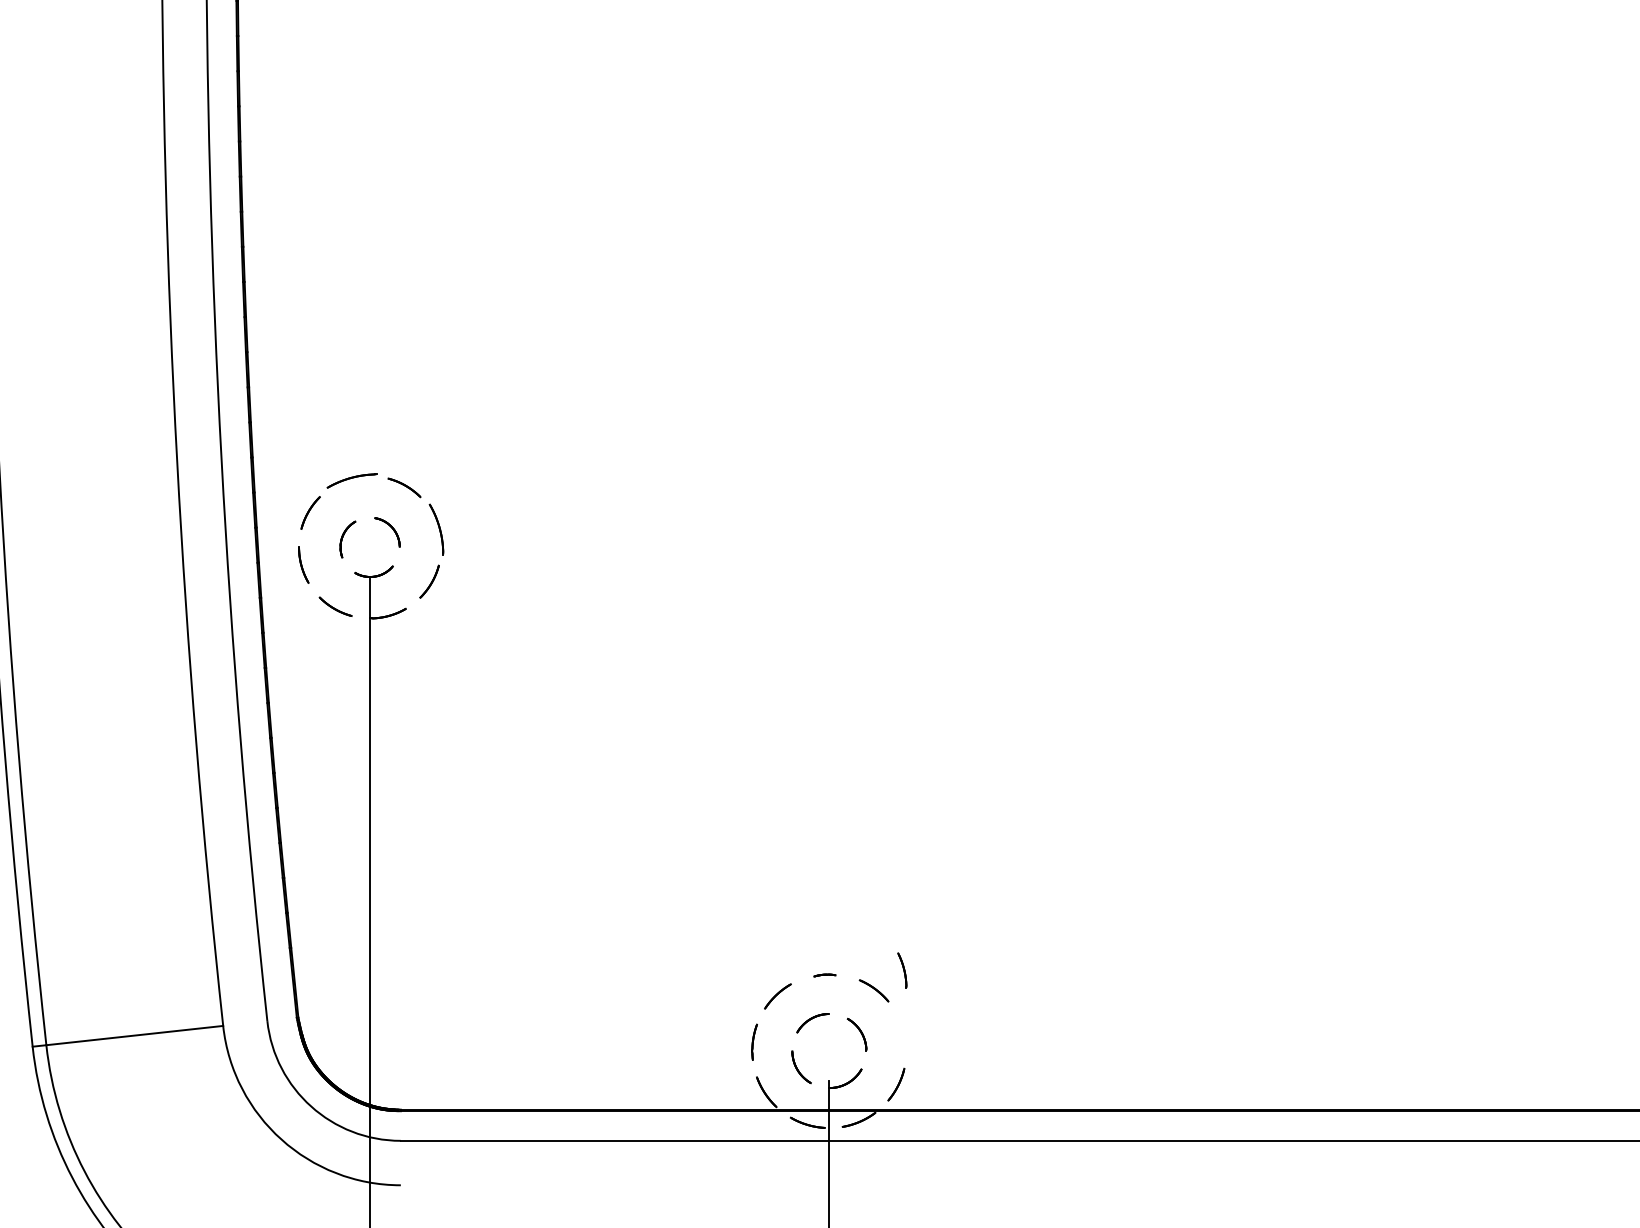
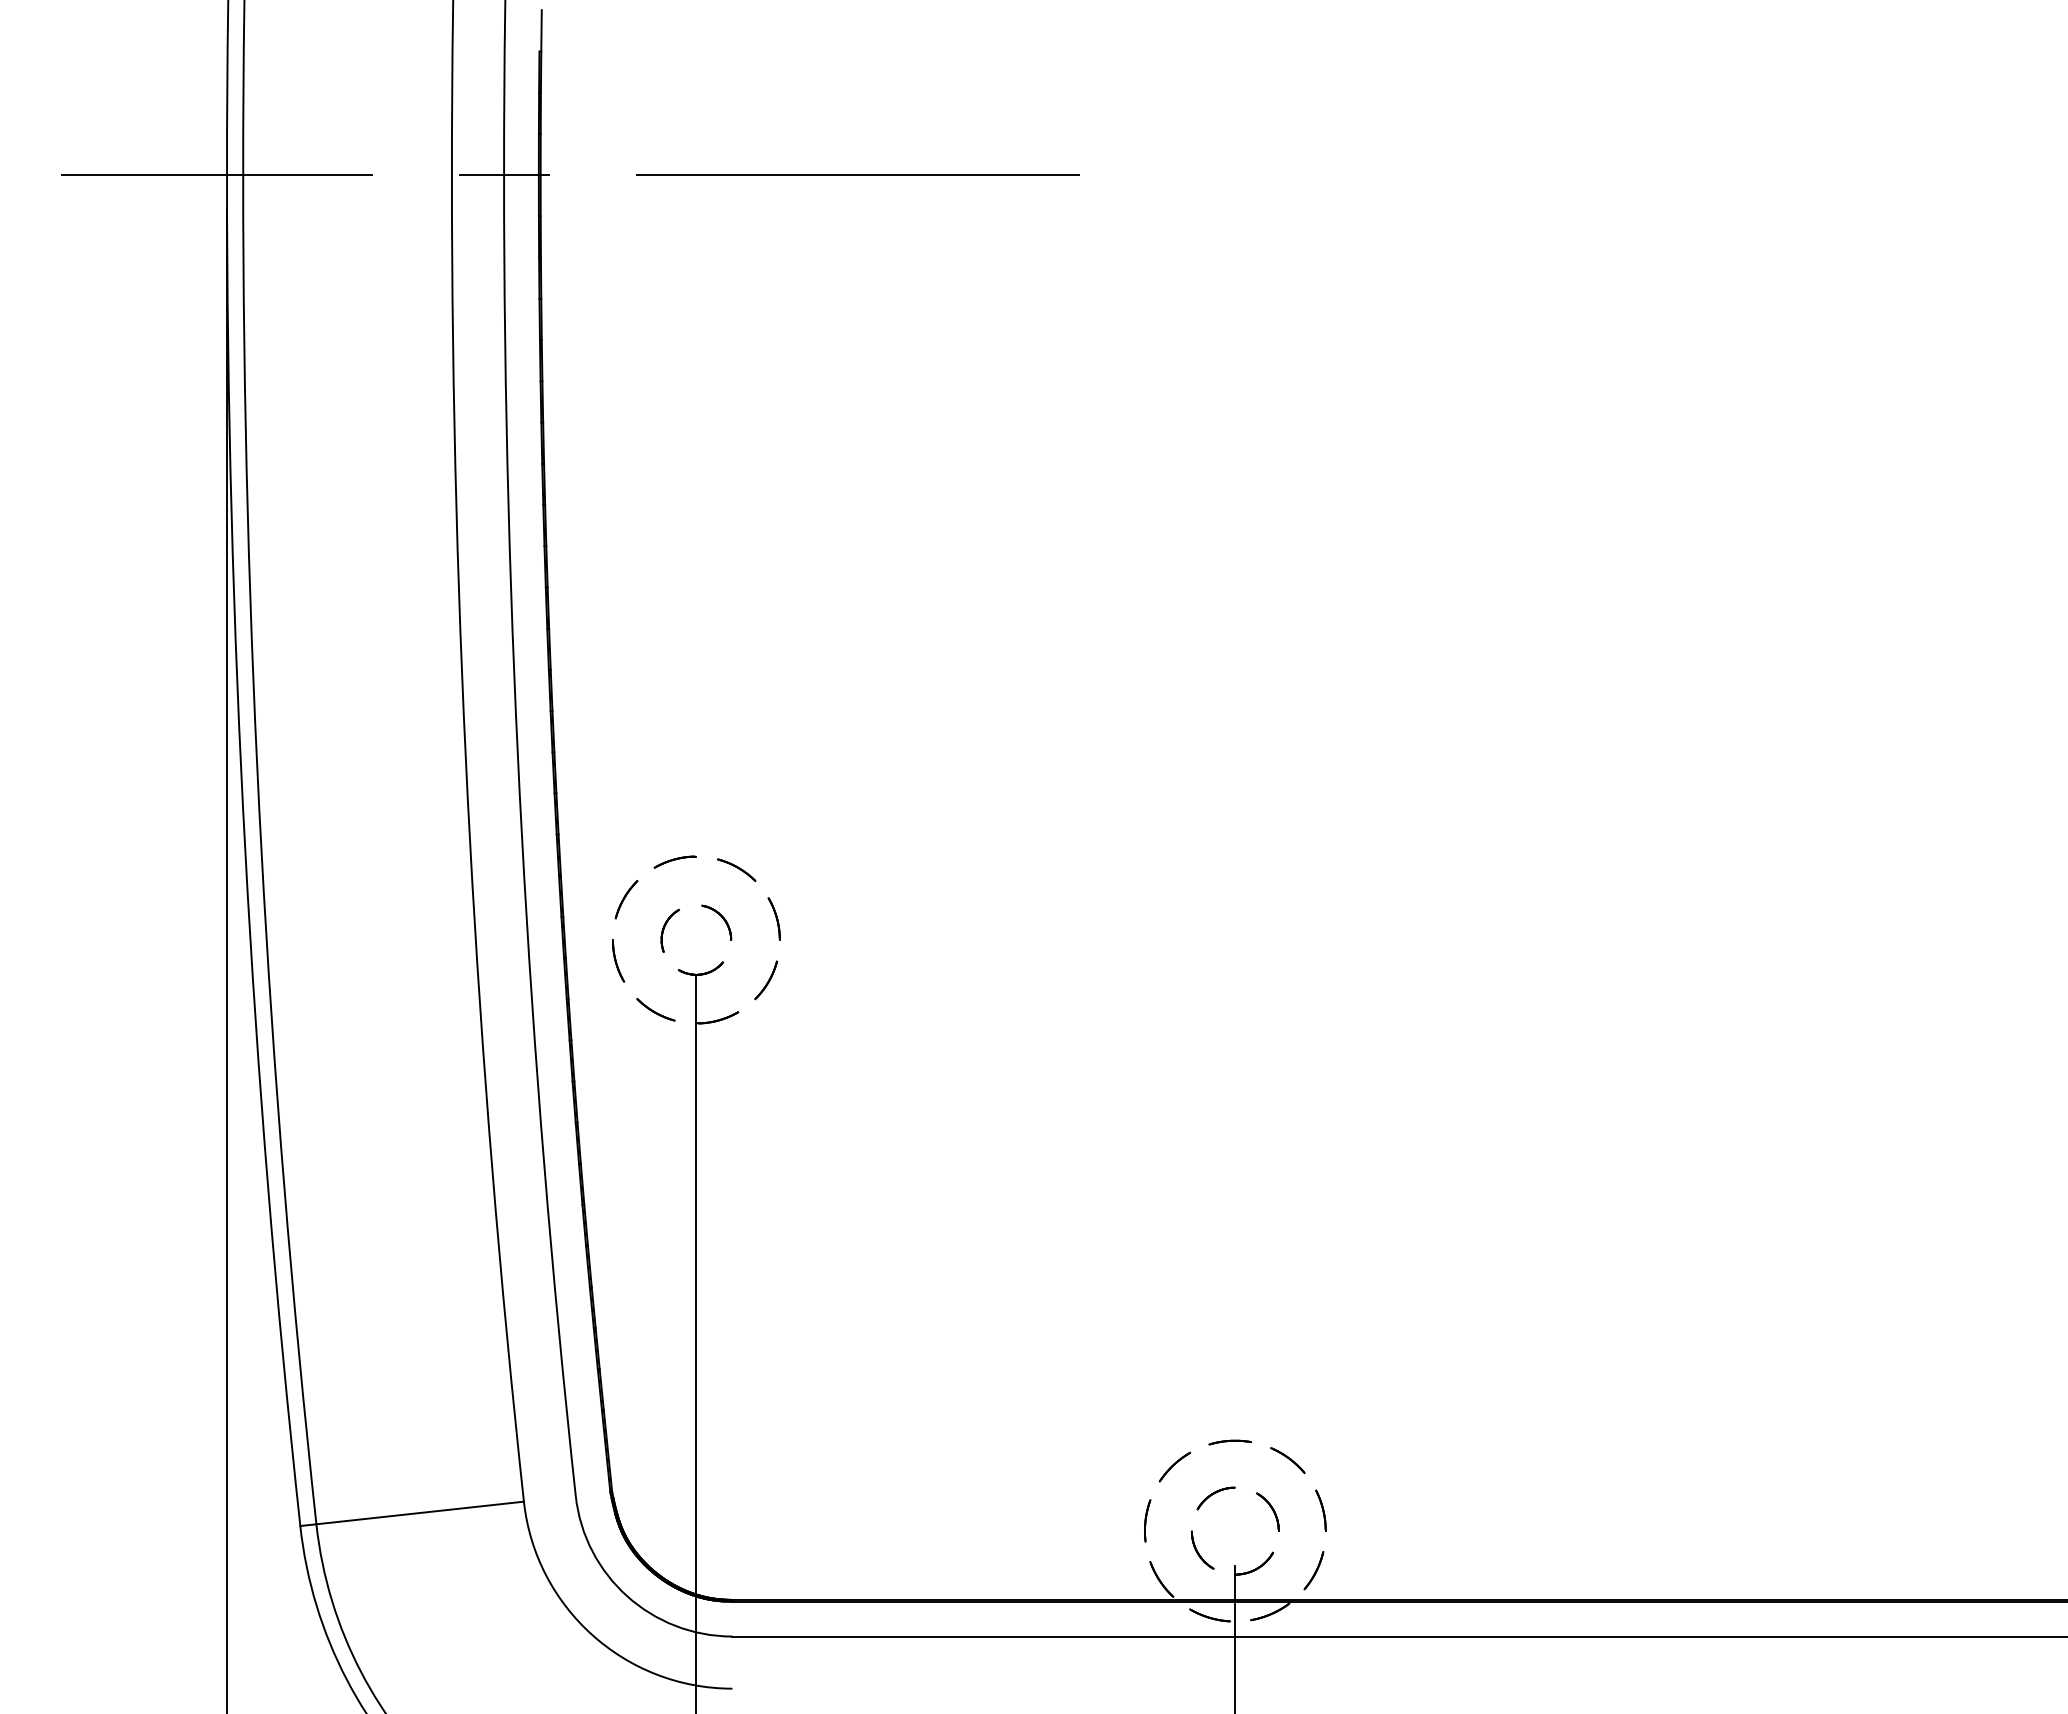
part: (351, 480) -> (674, 861), size x0.71
part: (435, 529) -> (773, 918), size x0.71
part: (901, 970) -> (1320, 1510), moved
part: (824, 975) -> (1229, 1442), size x1.67

